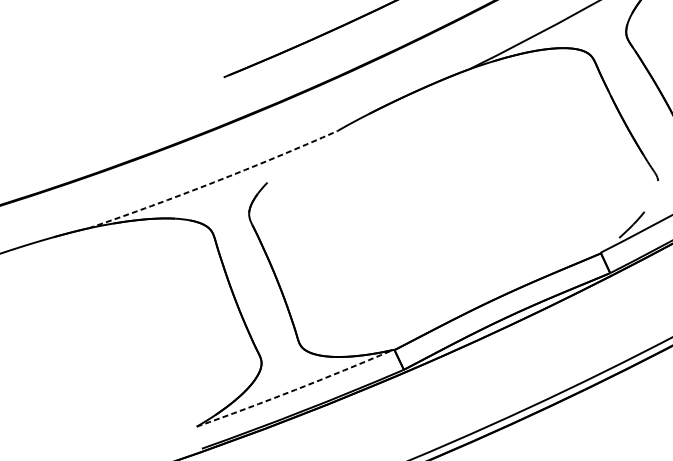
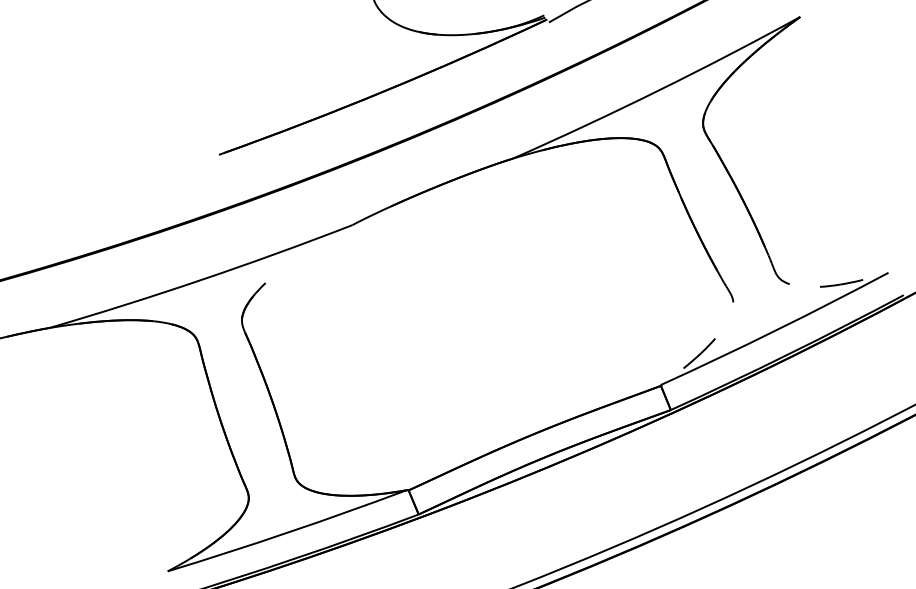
arc: (213, 182) -> (201, 279), dashed -> solid
arc: (295, 389) -> (287, 532), dashed -> solid

